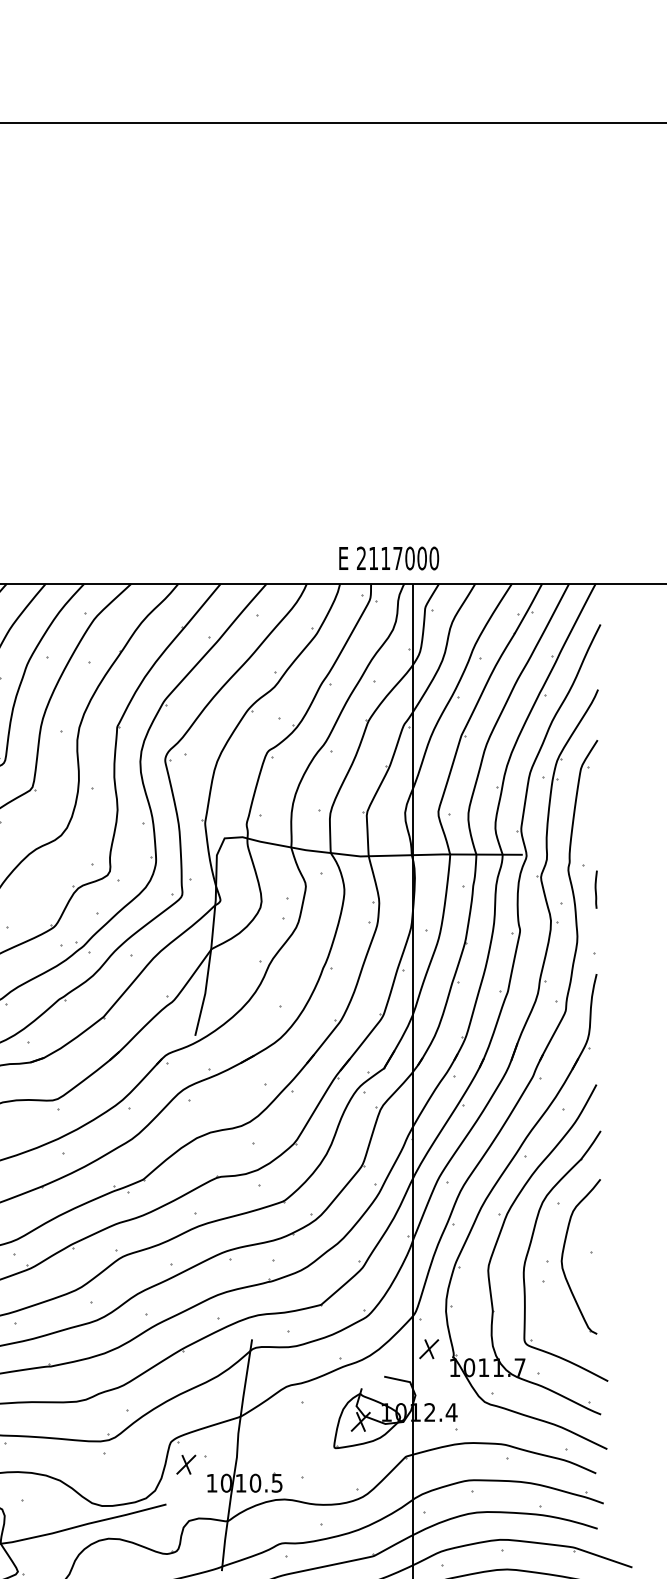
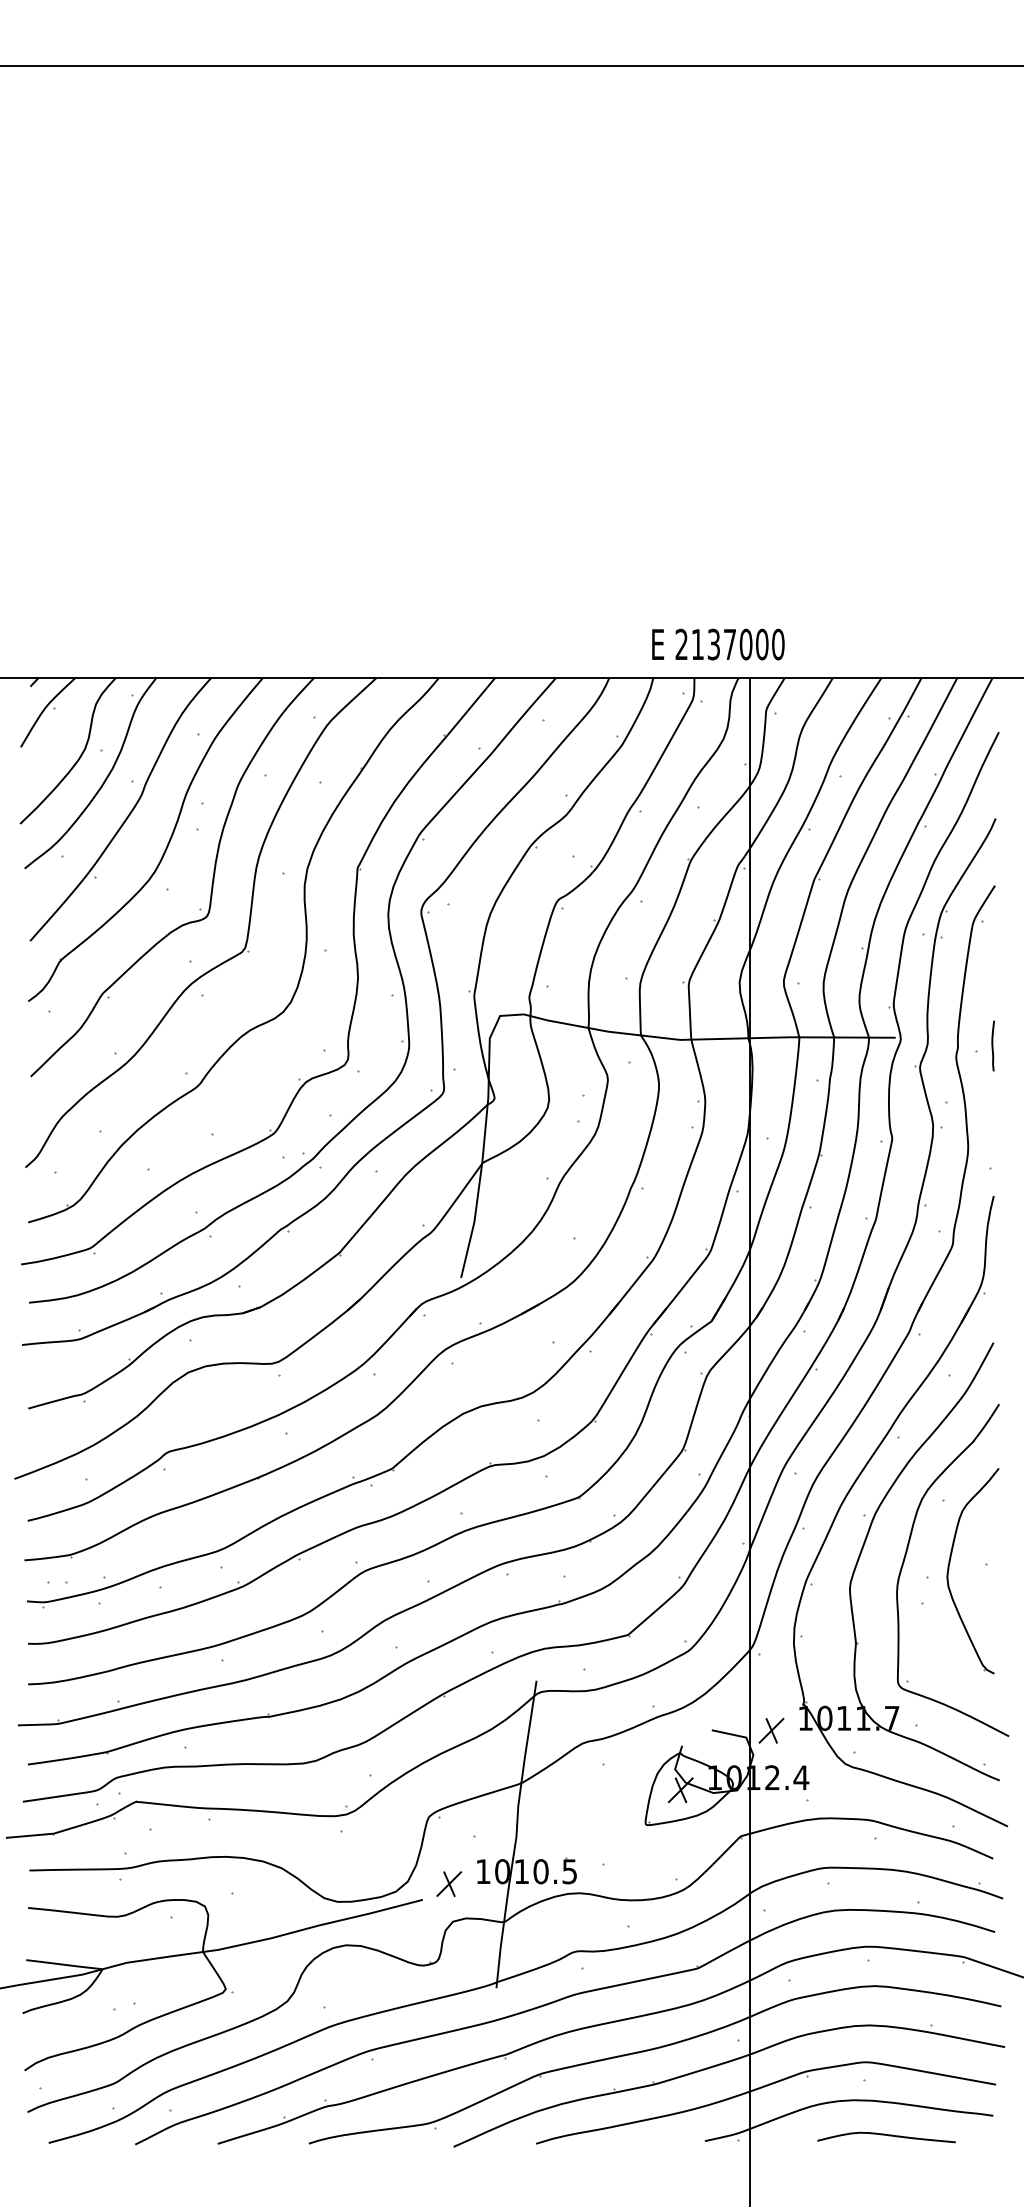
text: (385, 558) -> (713, 644), 2117000 -> 2137000
line: (595, 889) -> (992, 1045), moved
part: (429, 1348) -> (771, 1730), moved
part: (186, 1464) -> (449, 1883), moved

